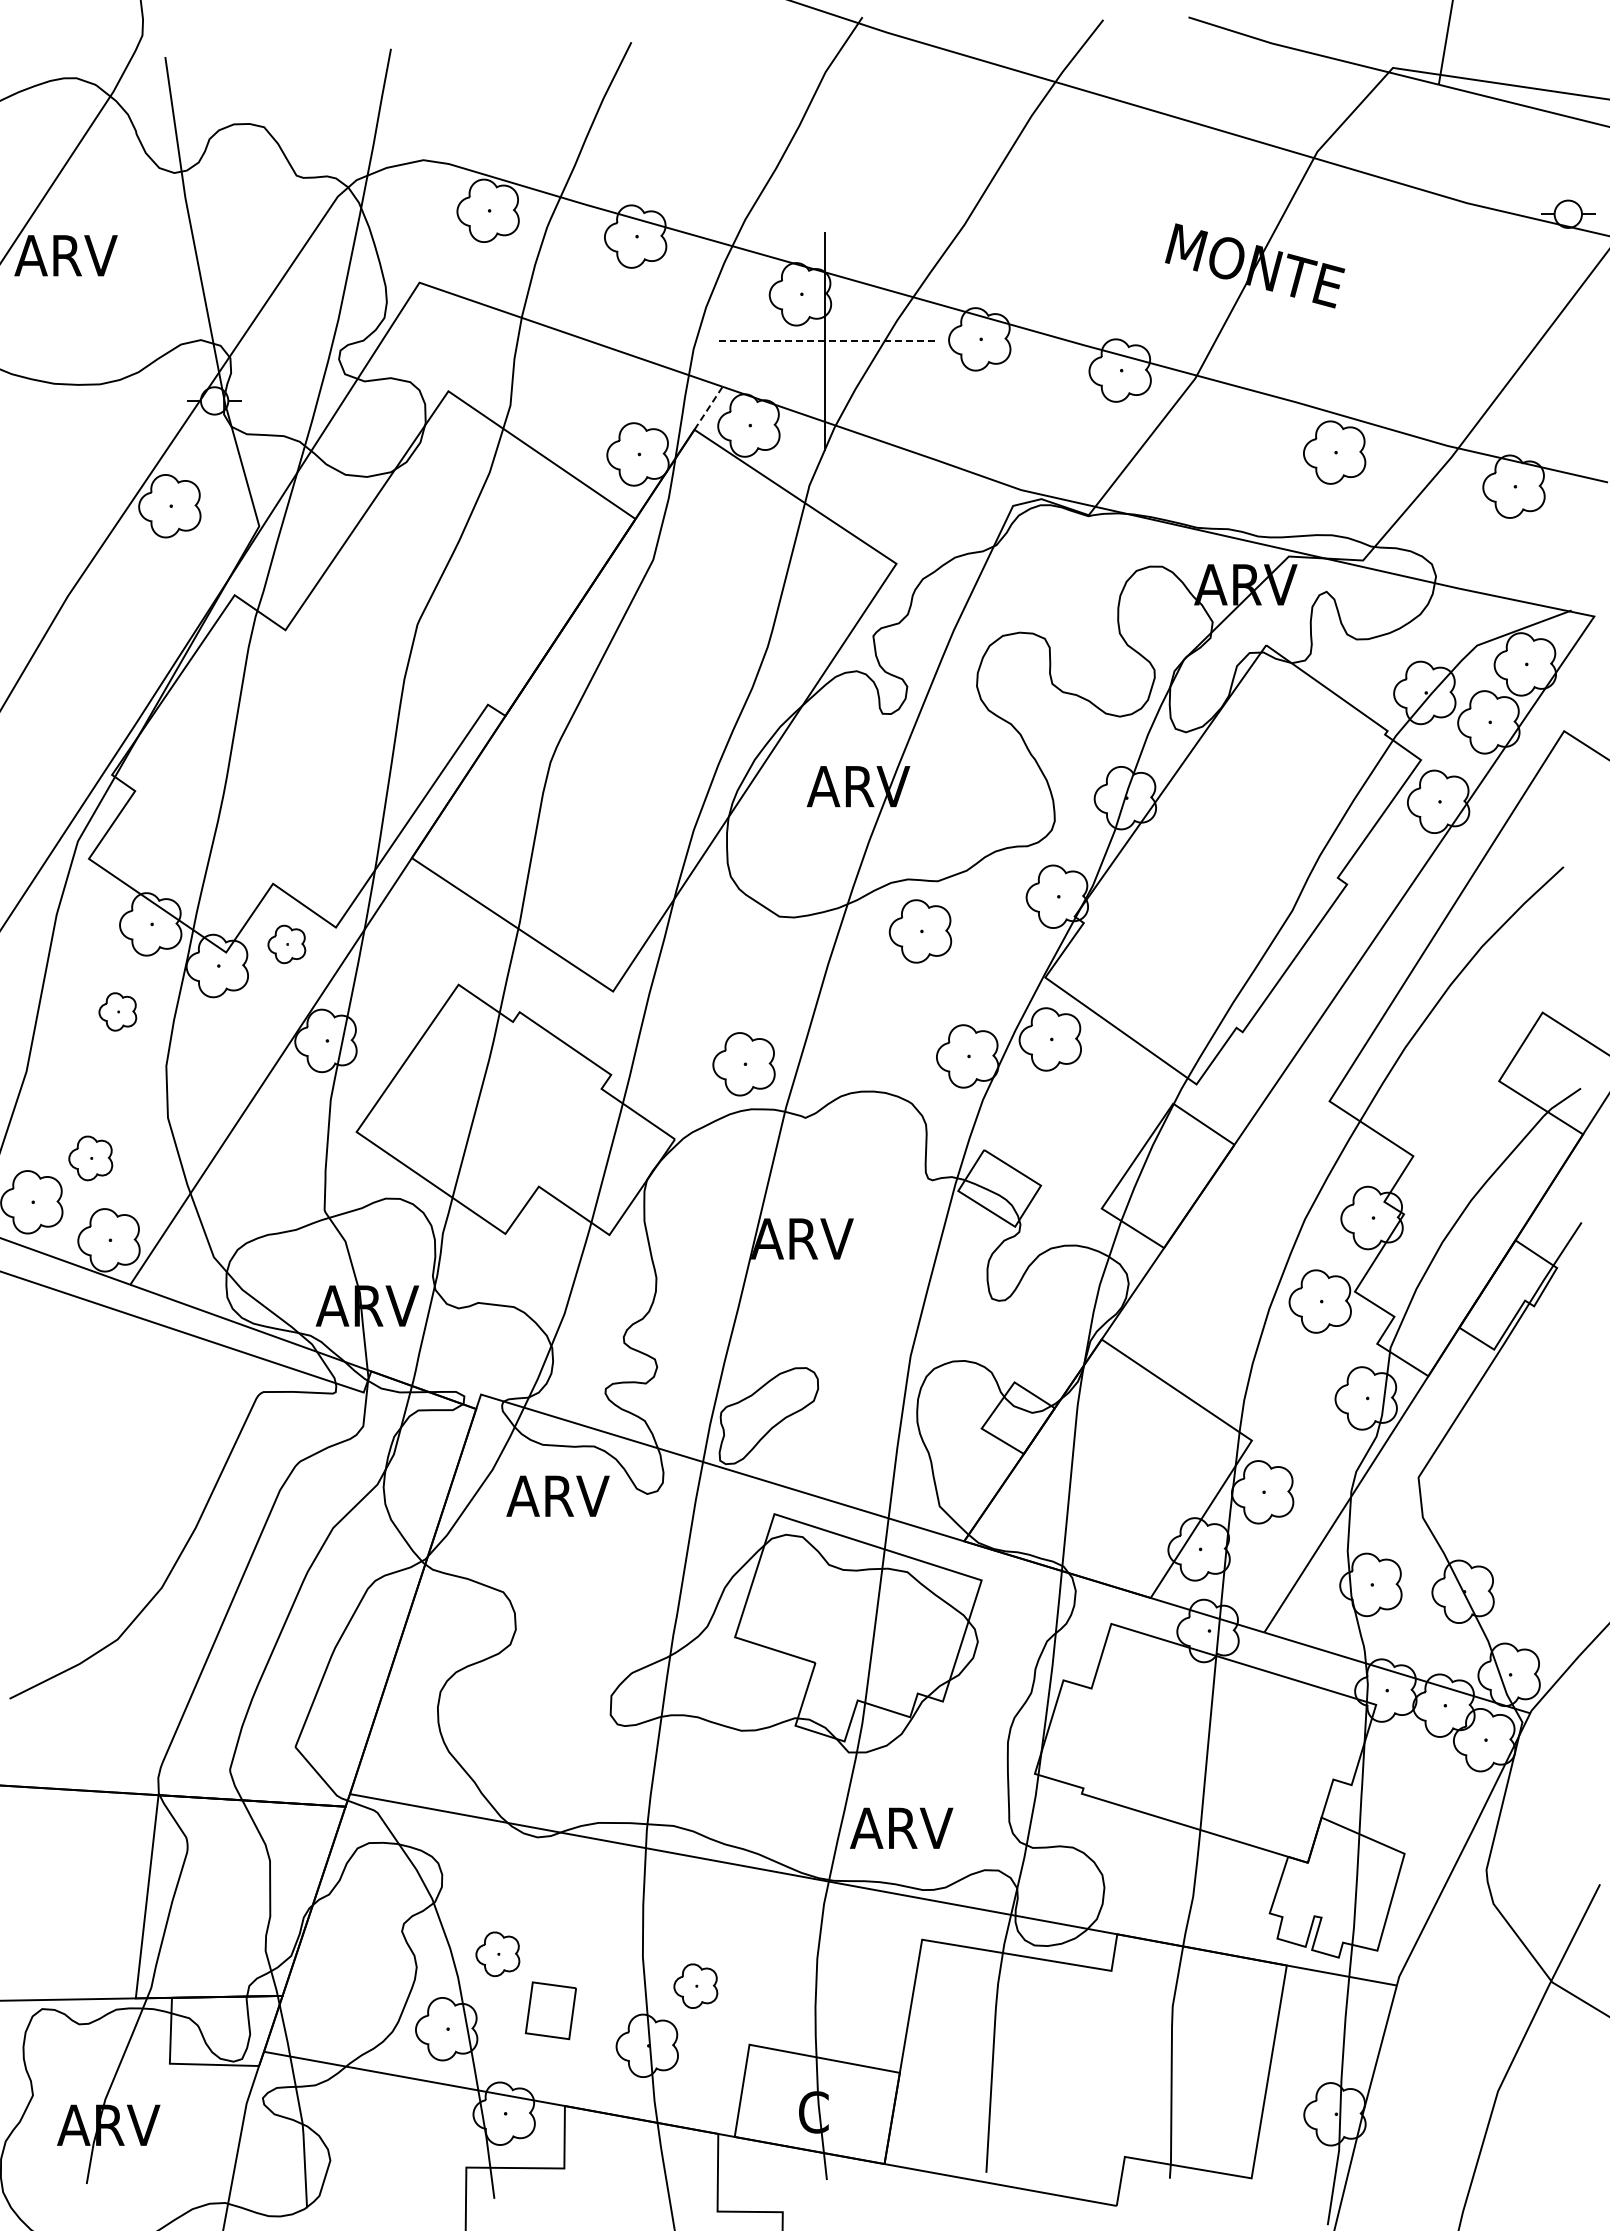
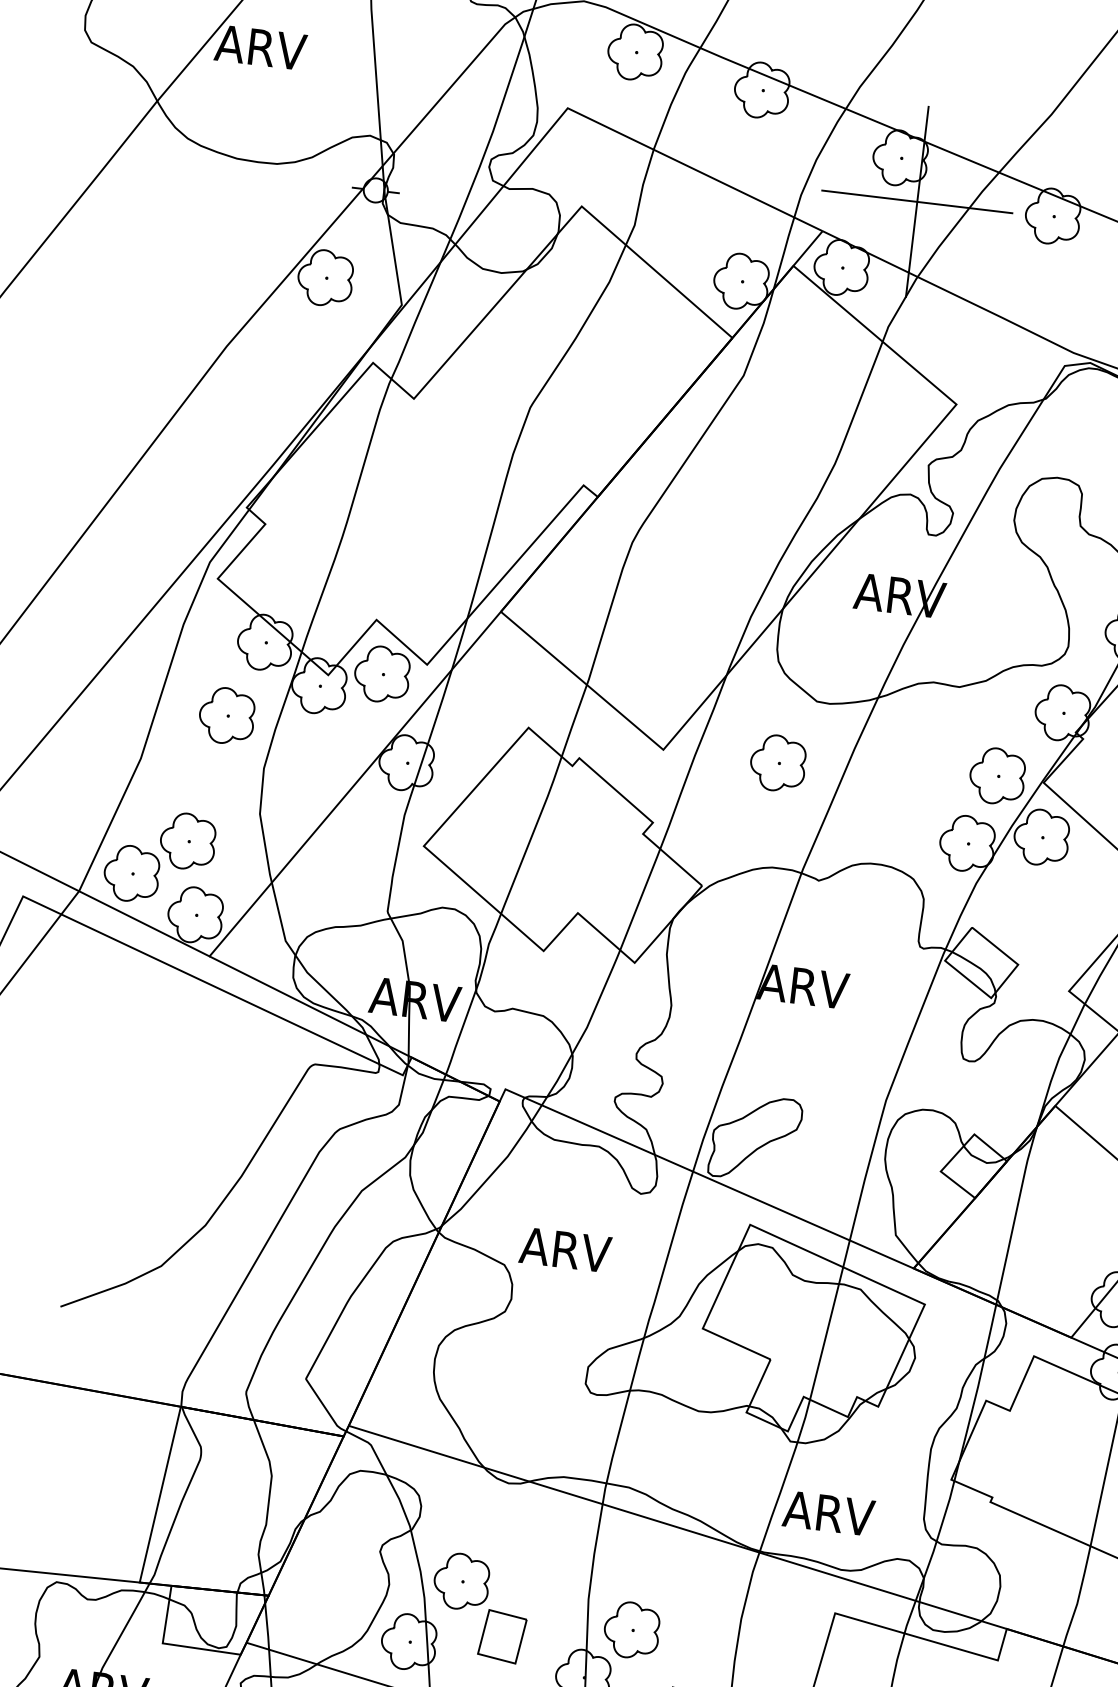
line: (824, 341) -> (916, 202), dashed -> solid
line: (708, 408) -> (807, 248), dashed -> solid
part: (920, 931) -> (997, 776), moved
part: (286, 944) -> (381, 674), size x1.67
part: (117, 1011) -> (226, 715), size x1.67
part: (743, 1064) -> (777, 763), moved
part: (90, 1158) -> (187, 841), size x1.43
text: (557, 1495) -> (565, 1249), moved
part: (497, 1954) -> (461, 1581), size x1.43
part: (695, 1986) -> (631, 1630), size x1.43

